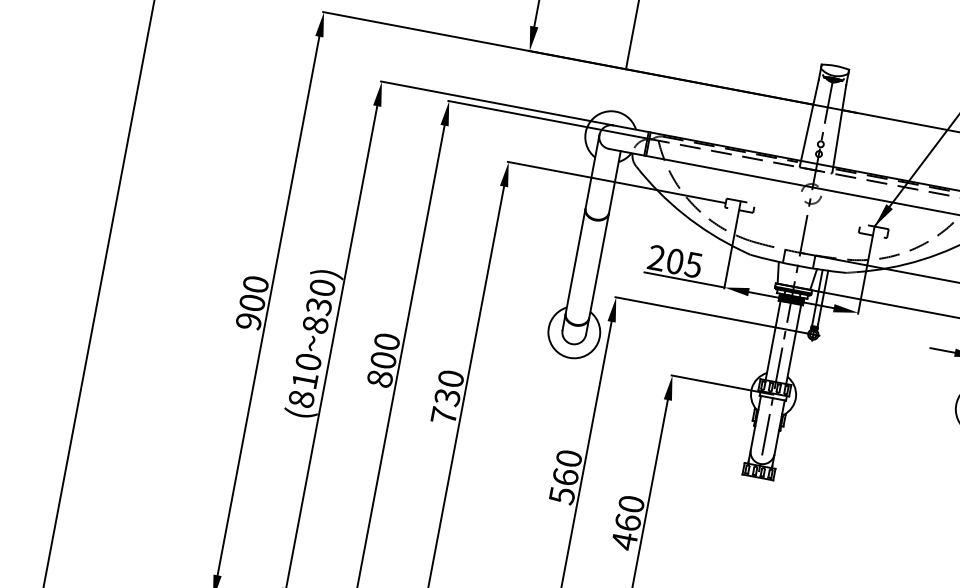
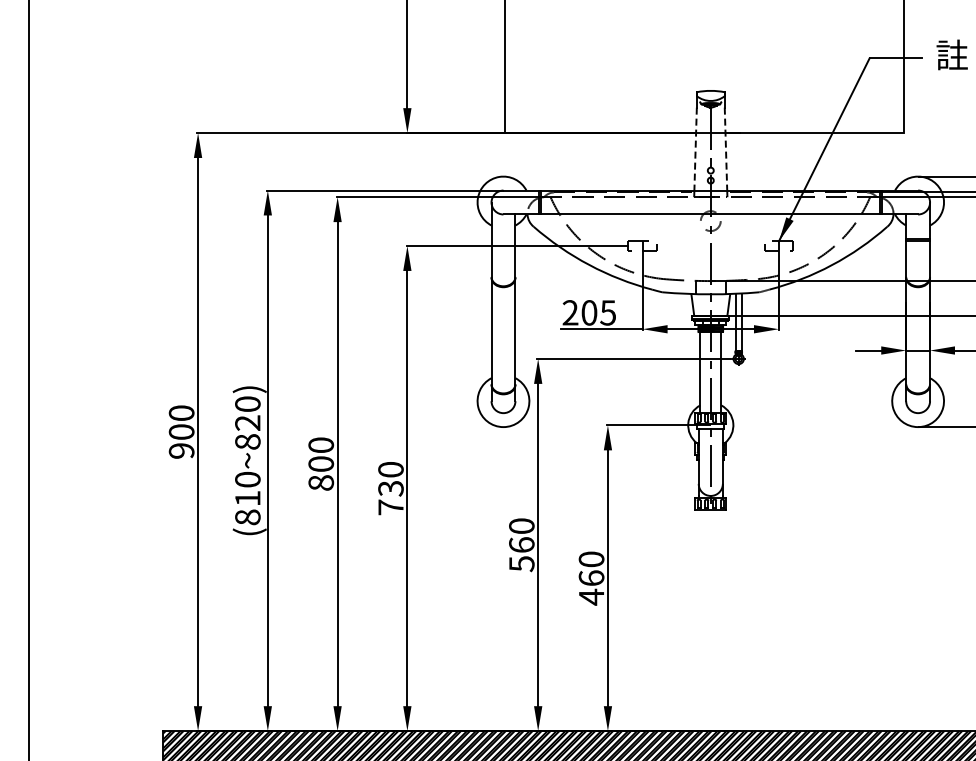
line: (809, 120) -> (695, 149), solid -> dashed
line: (840, 126) -> (726, 149), solid -> dashed
text: (318, 306) -> (247, 423), (810~830) -> (810~820)

